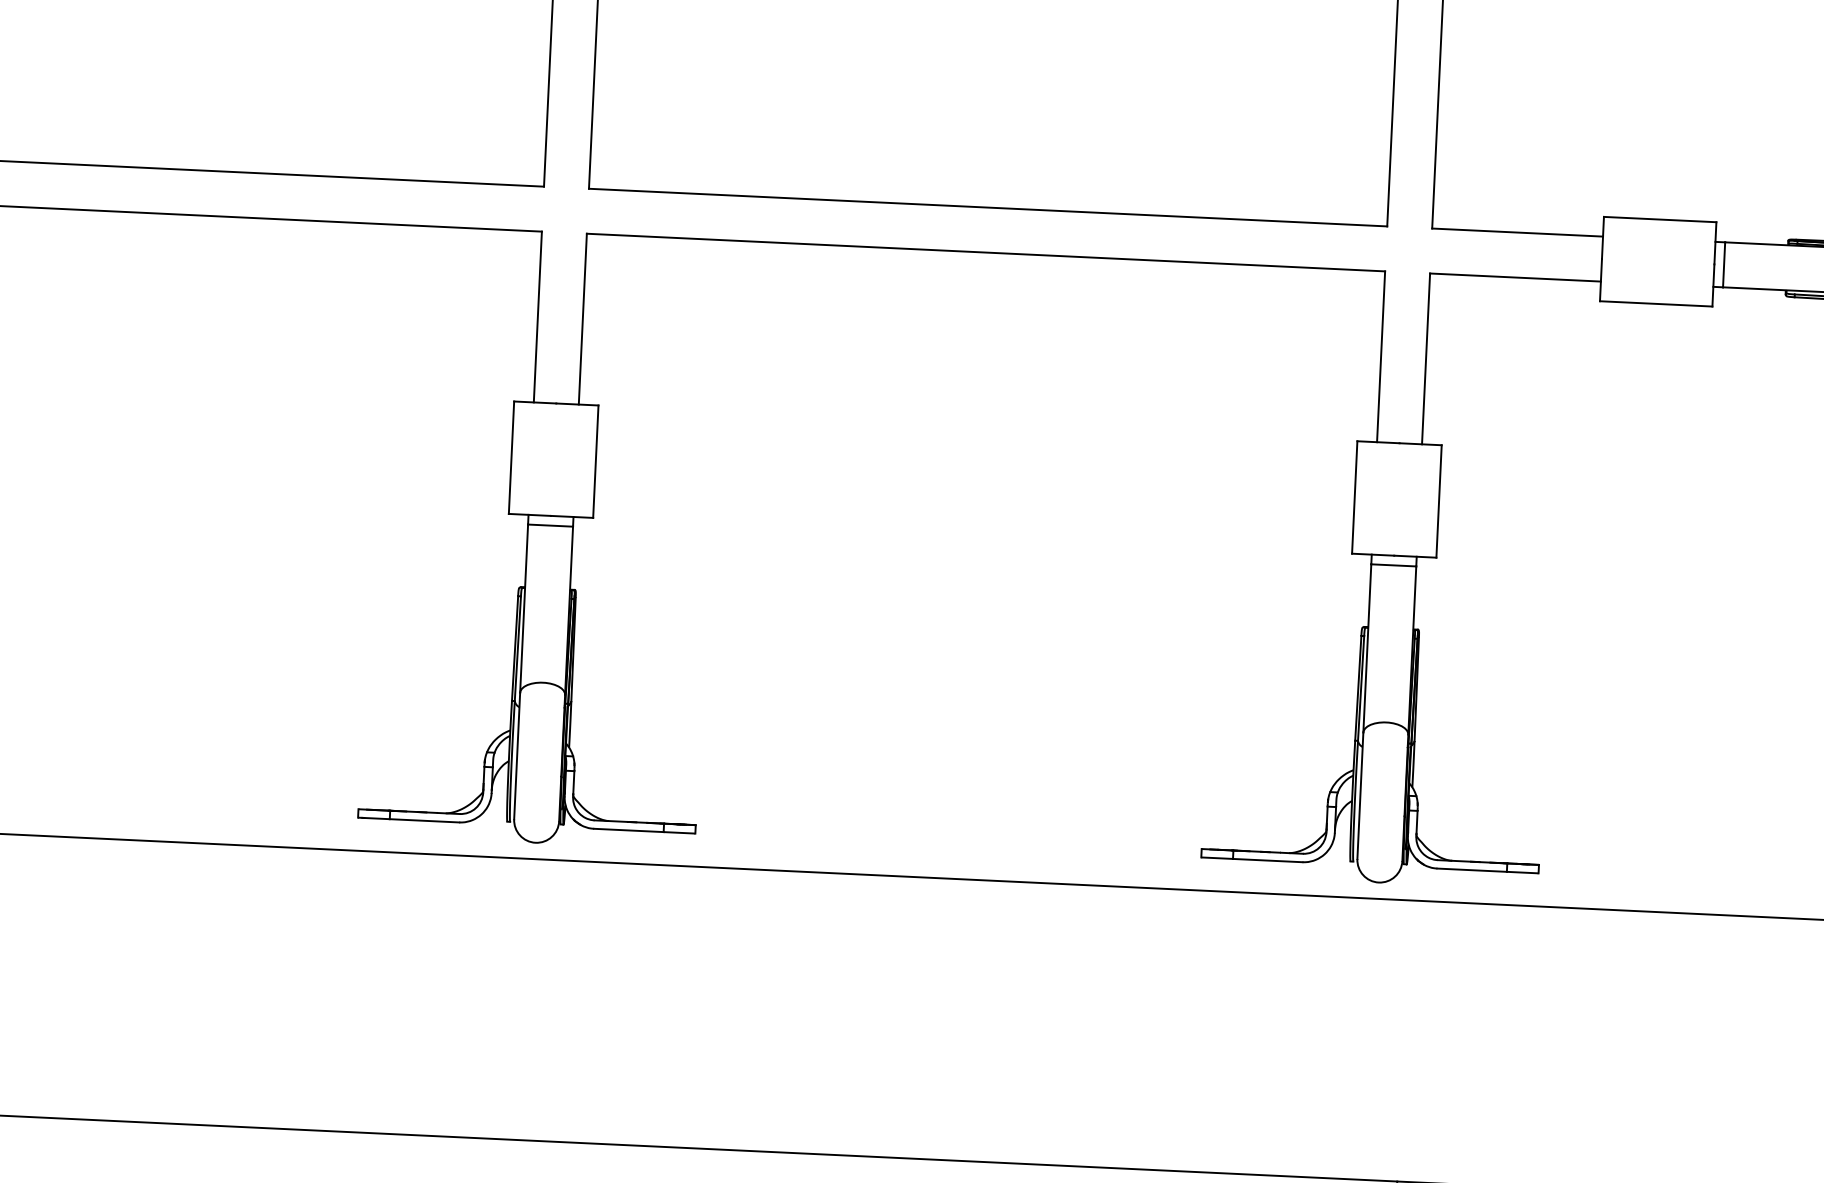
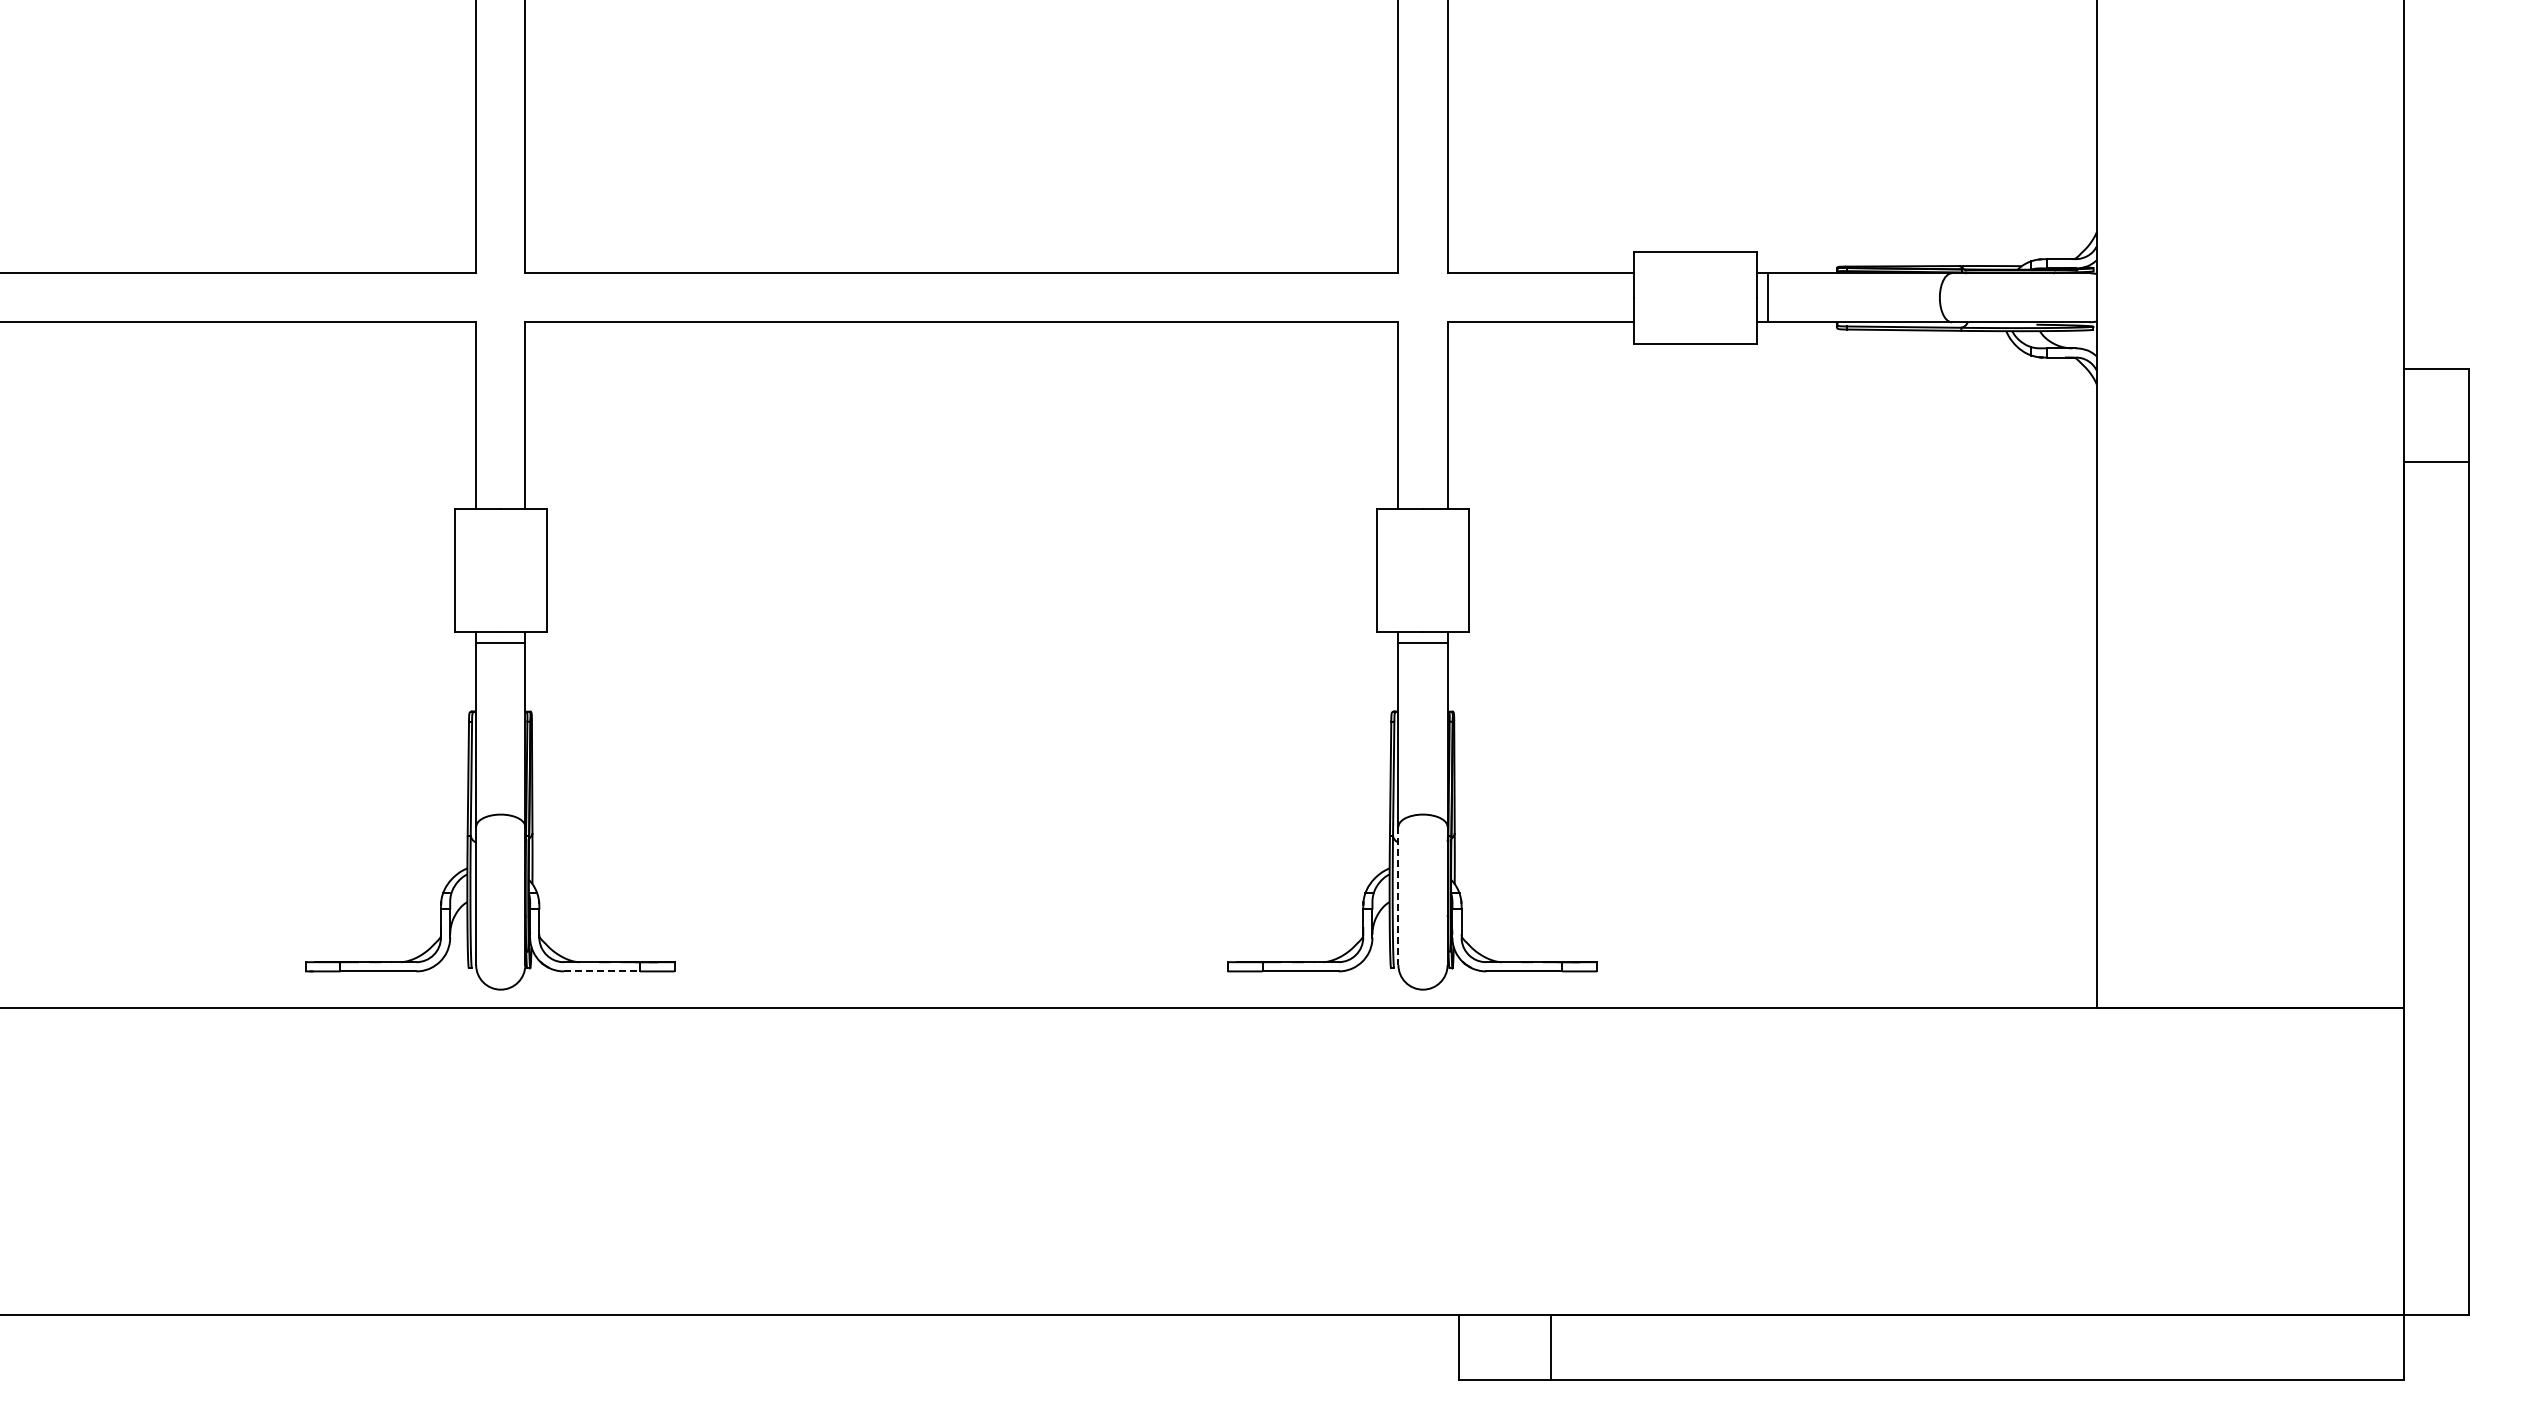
line: (1360, 796) -> (1398, 896), solid -> dashed
line: (628, 830) -> (601, 971), solid -> dashed

